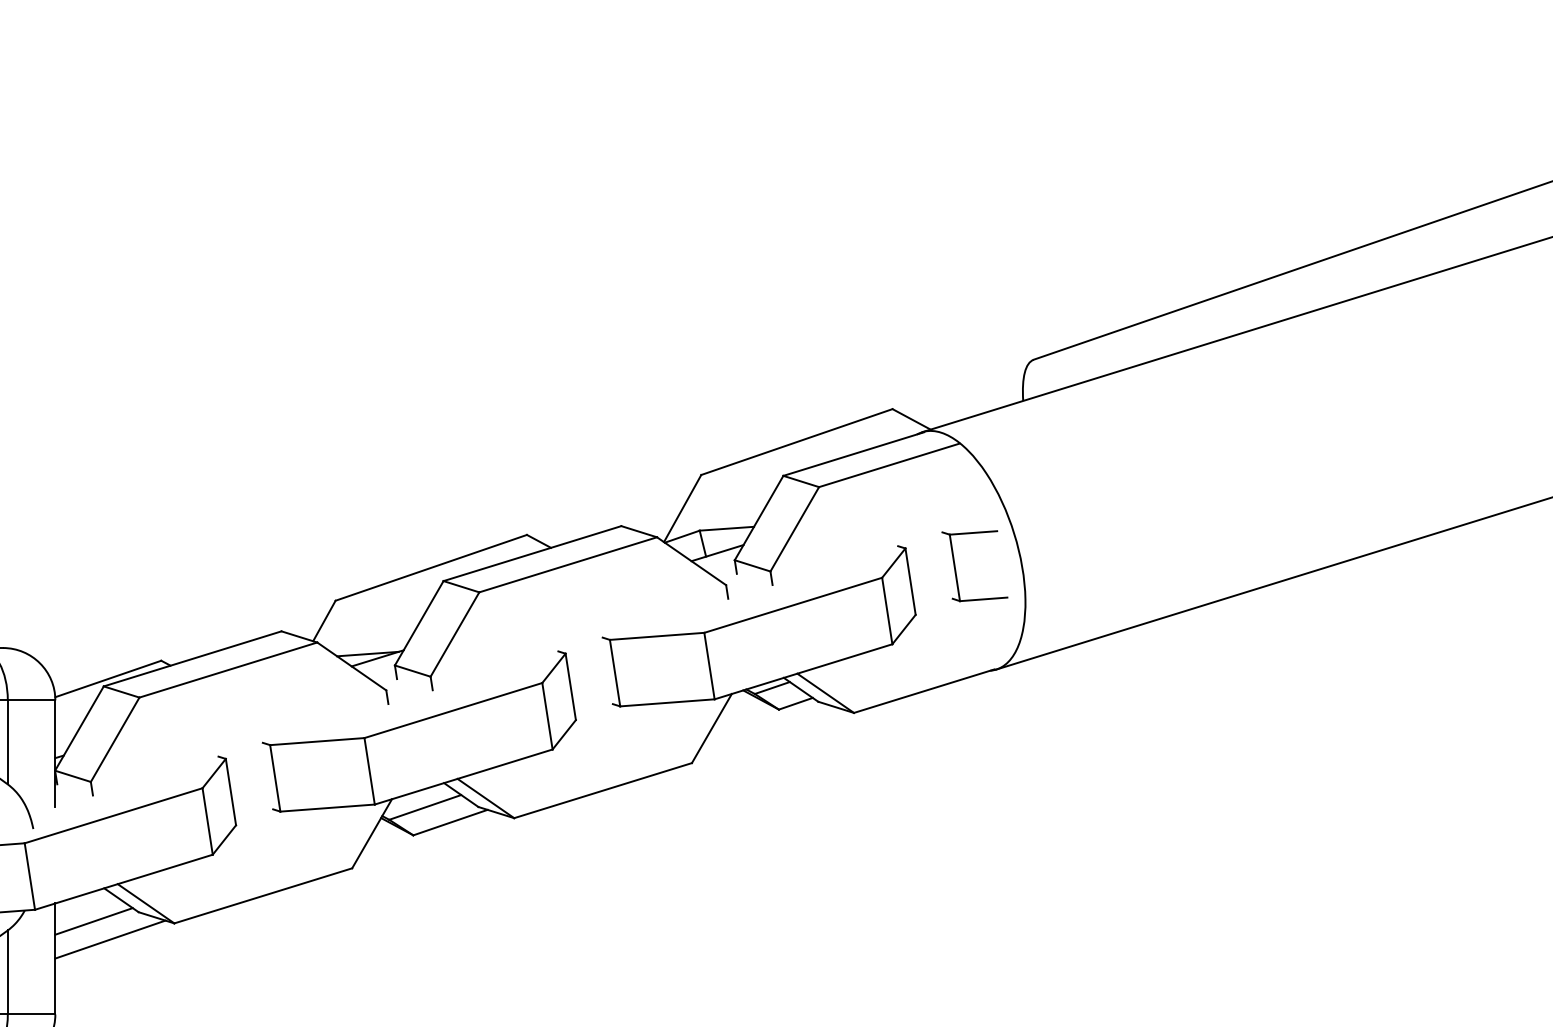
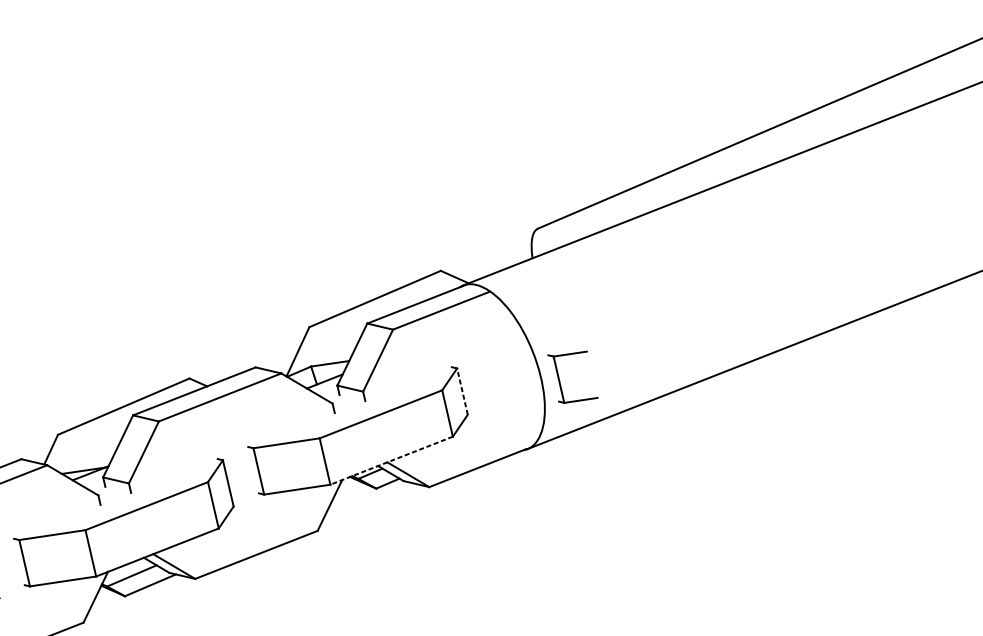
part: (956, 570) -> (560, 381), moved
line: (910, 581) -> (462, 391), solid -> dashed
line: (803, 671) -> (391, 460), solid -> dashed

